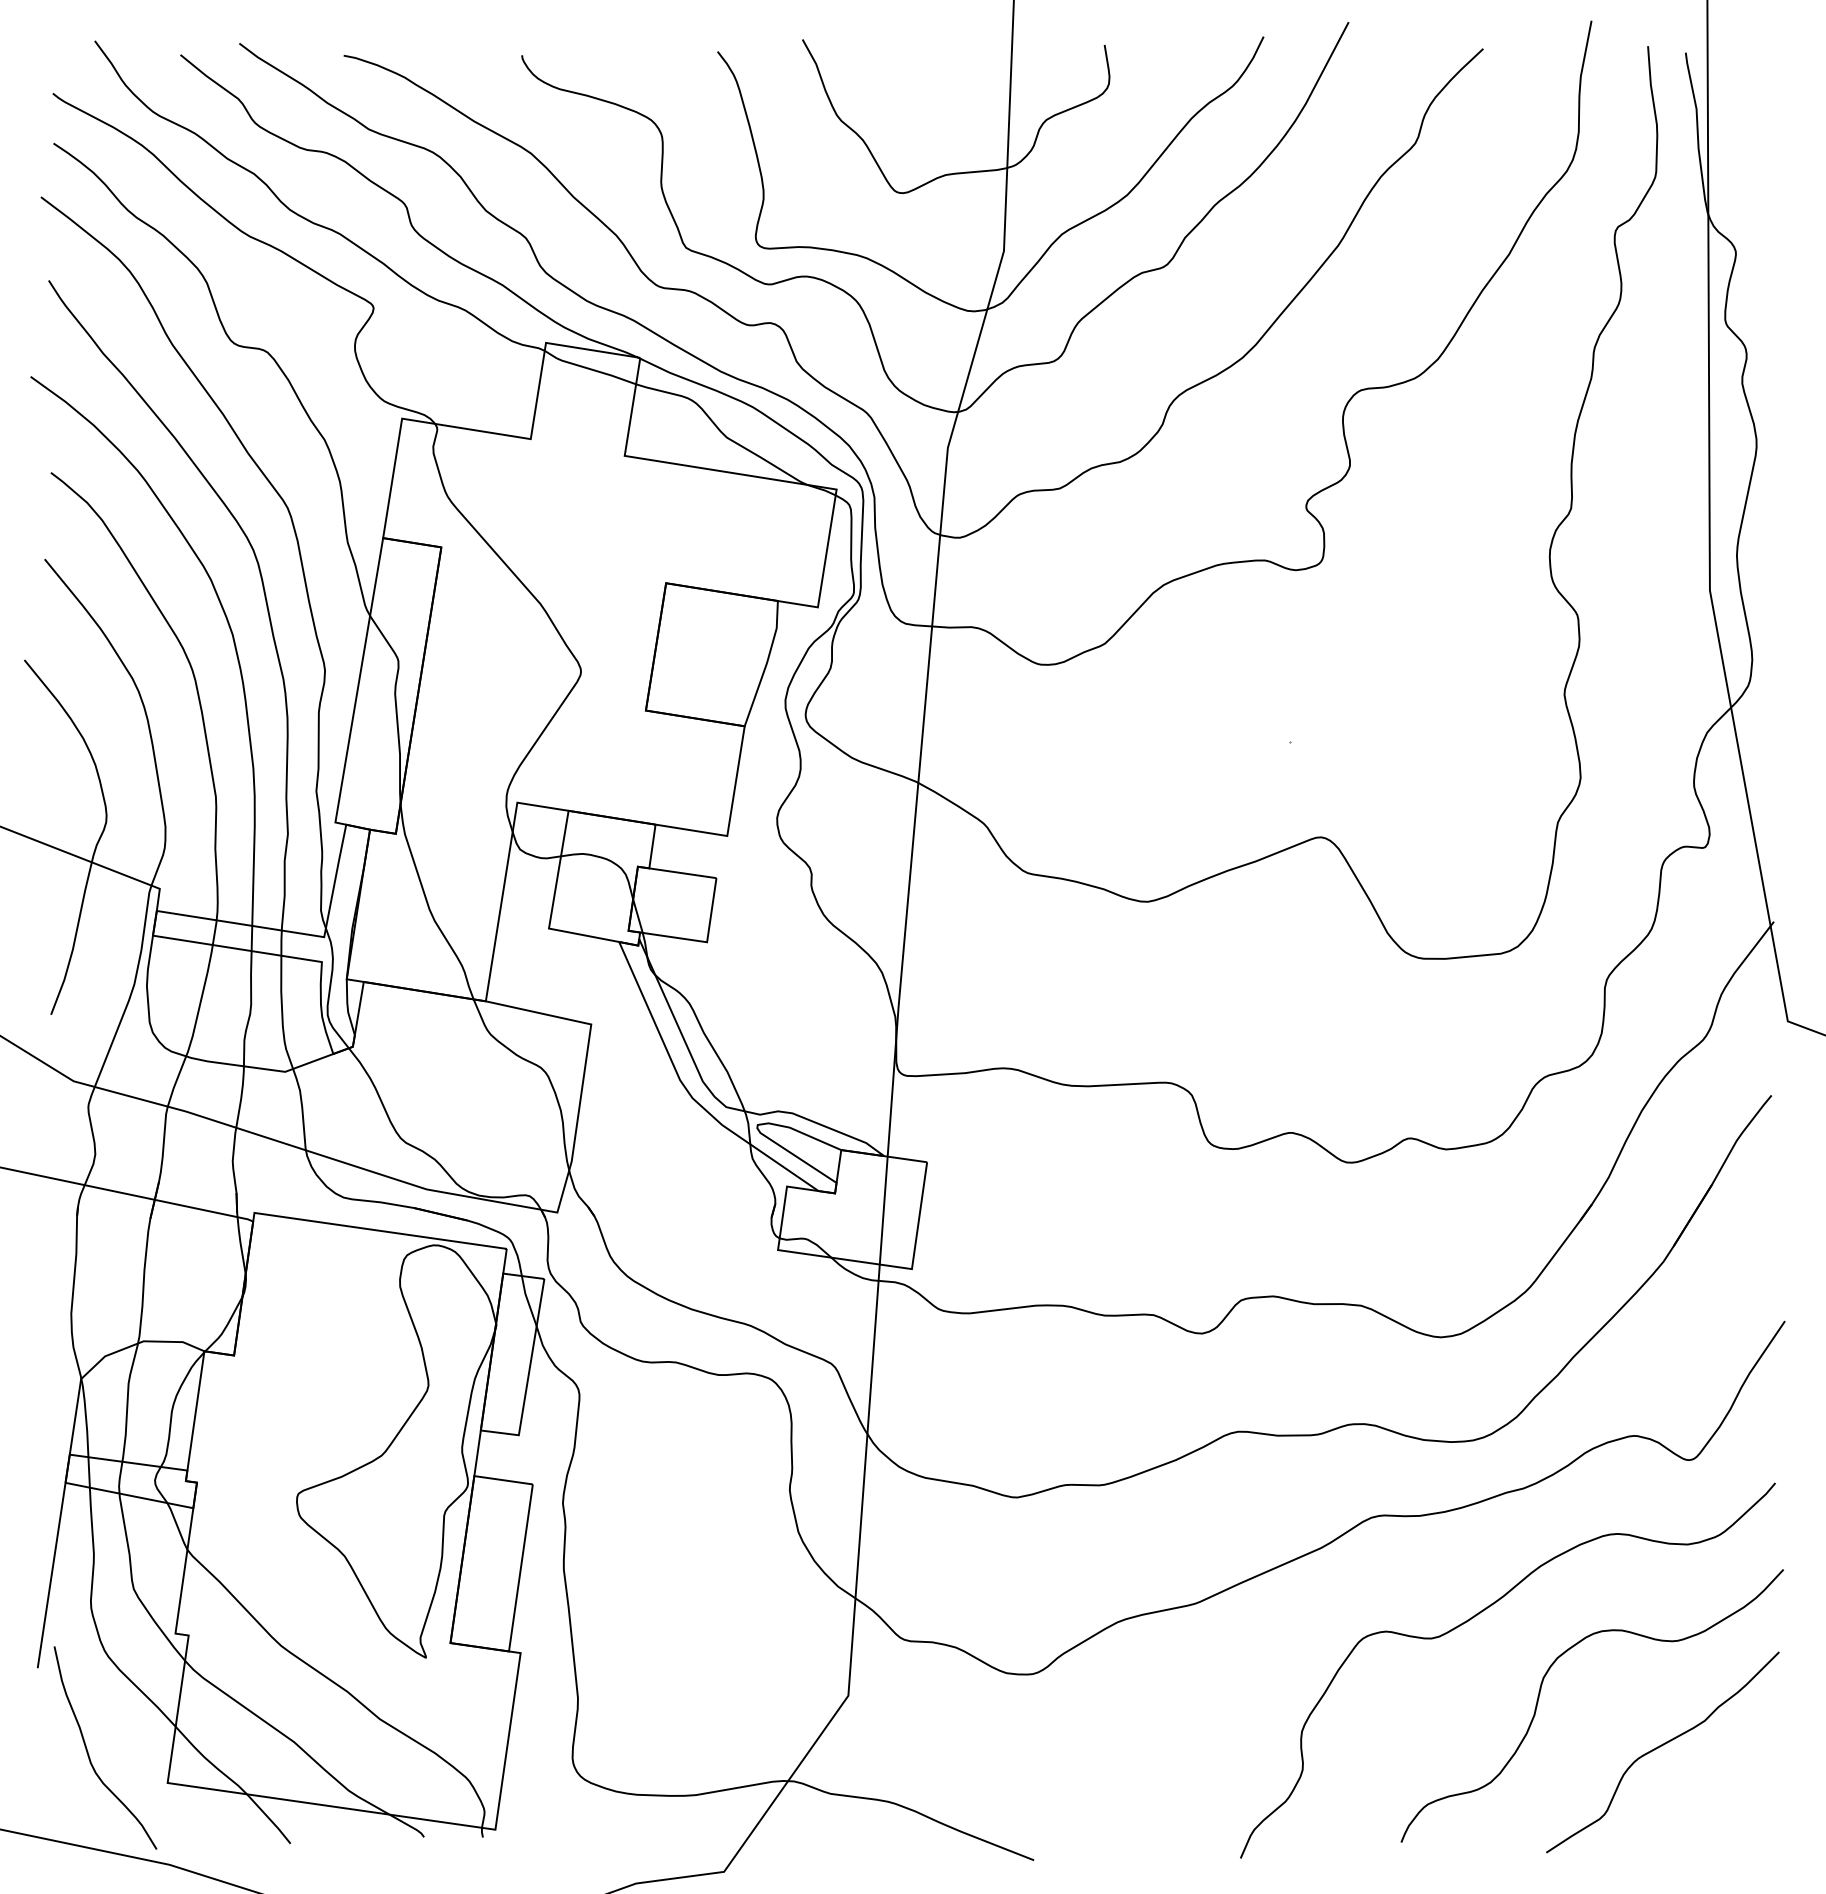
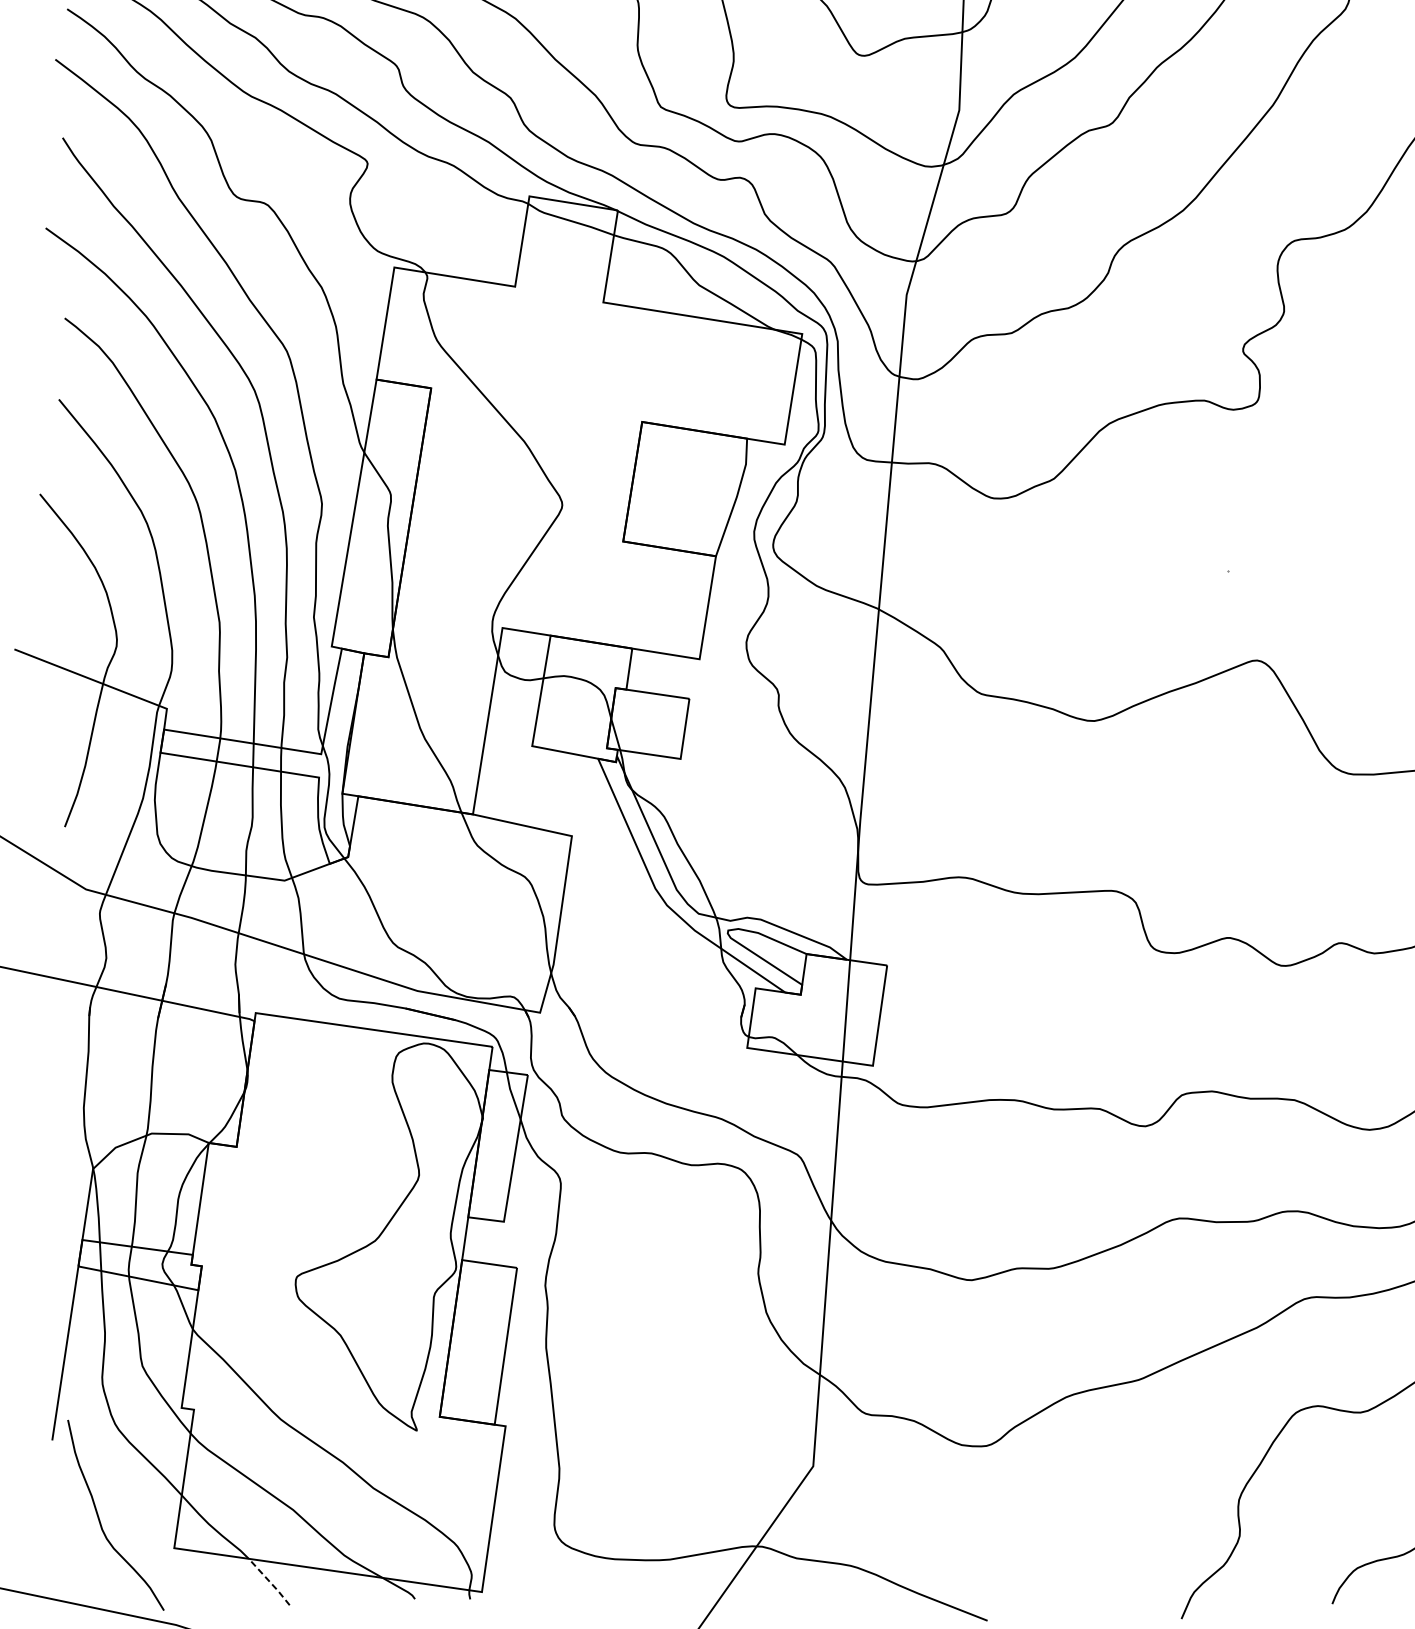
line: (269, 1819) -> (269, 1582), solid -> dashed

